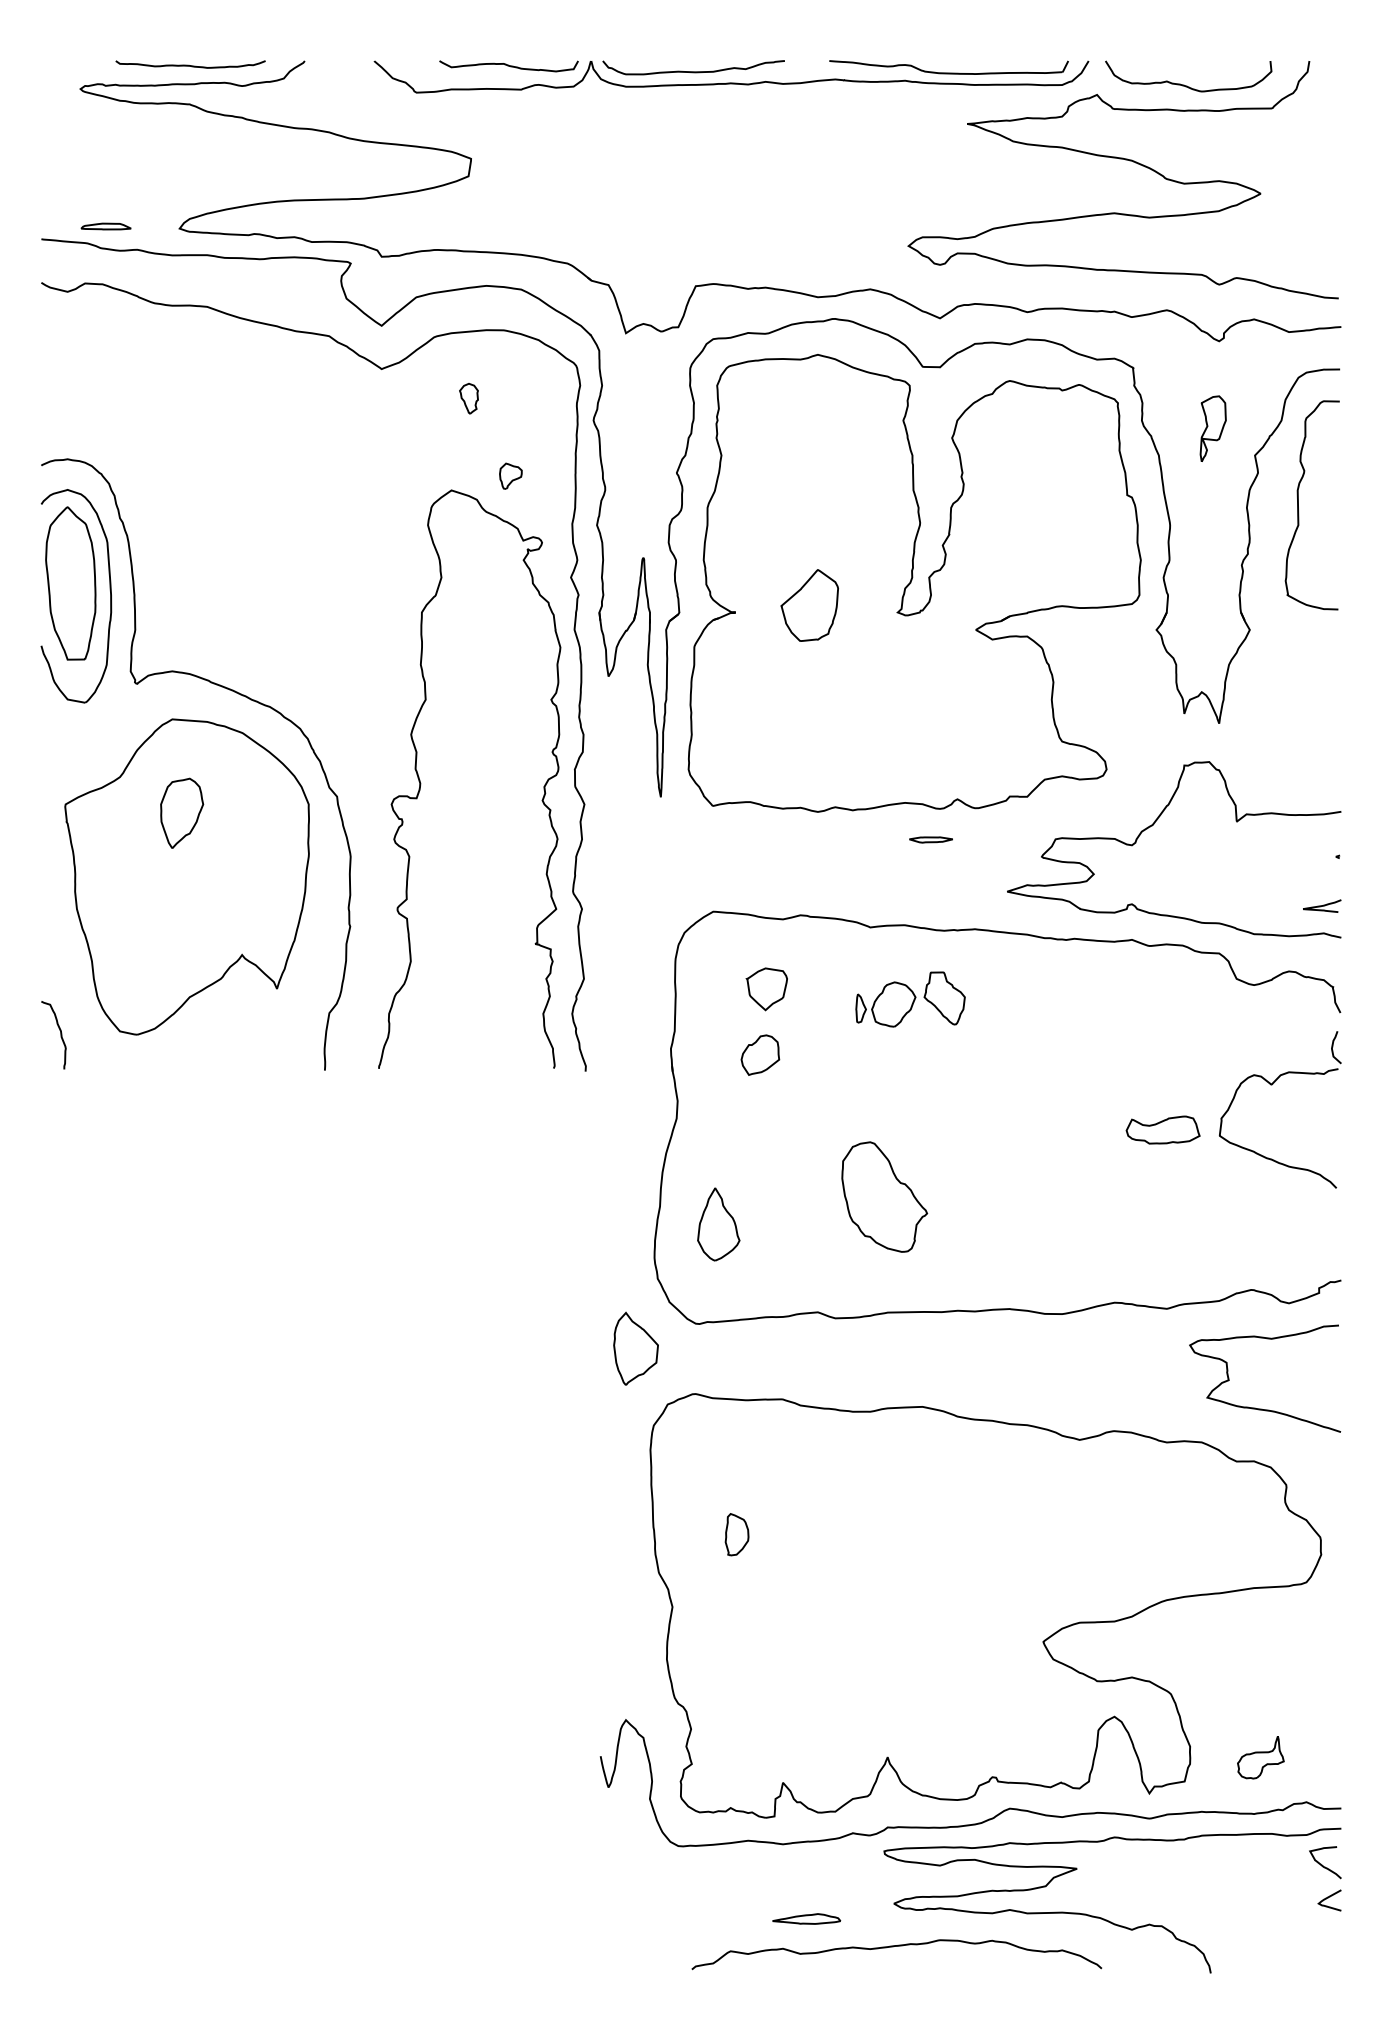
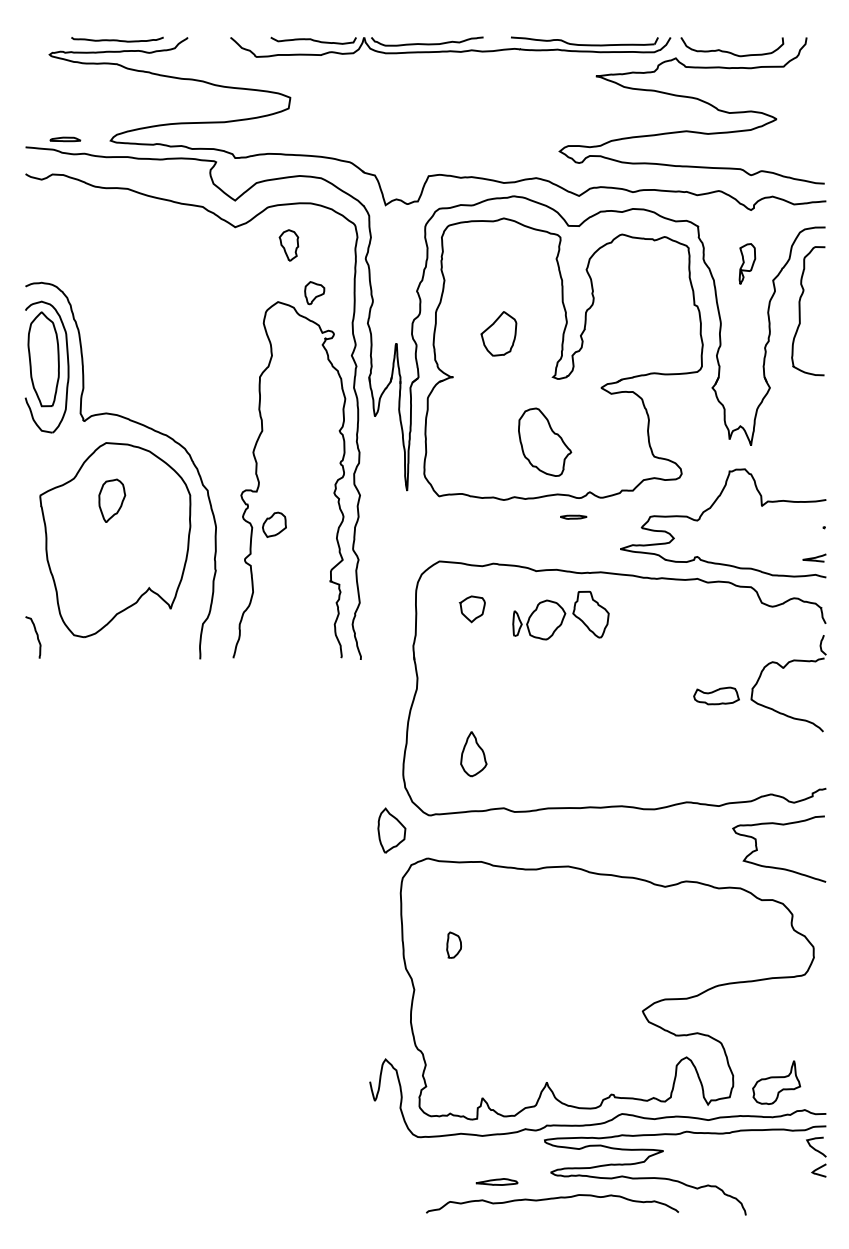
part: (468, 398) -> (288, 245), size x1.67
part: (510, 476) -> (314, 293), size x1.43
part: (809, 604) -> (498, 333), moved
part: (909, 999) -> (560, 615), size x1.43
part: (760, 1054) -> (274, 524), moved
part: (885, 1195) -> (545, 441), moved
part: (718, 1225) -> (473, 754), moved
part: (1260, 1757) -> (776, 1082), size x1.67

